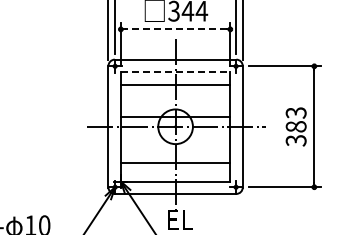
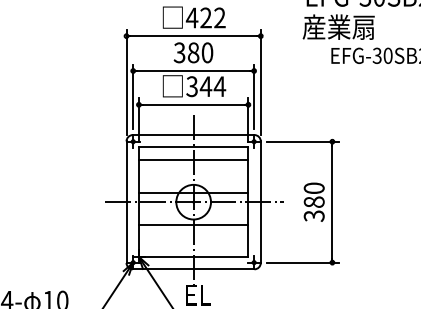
line: (175, 29) -> (193, 104), dashed -> solid
line: (175, 72) -> (193, 147), dashed -> solid
text: (296, 113) -> (314, 188), 383 -> 380
line: (175, 163) -> (193, 224), moved

